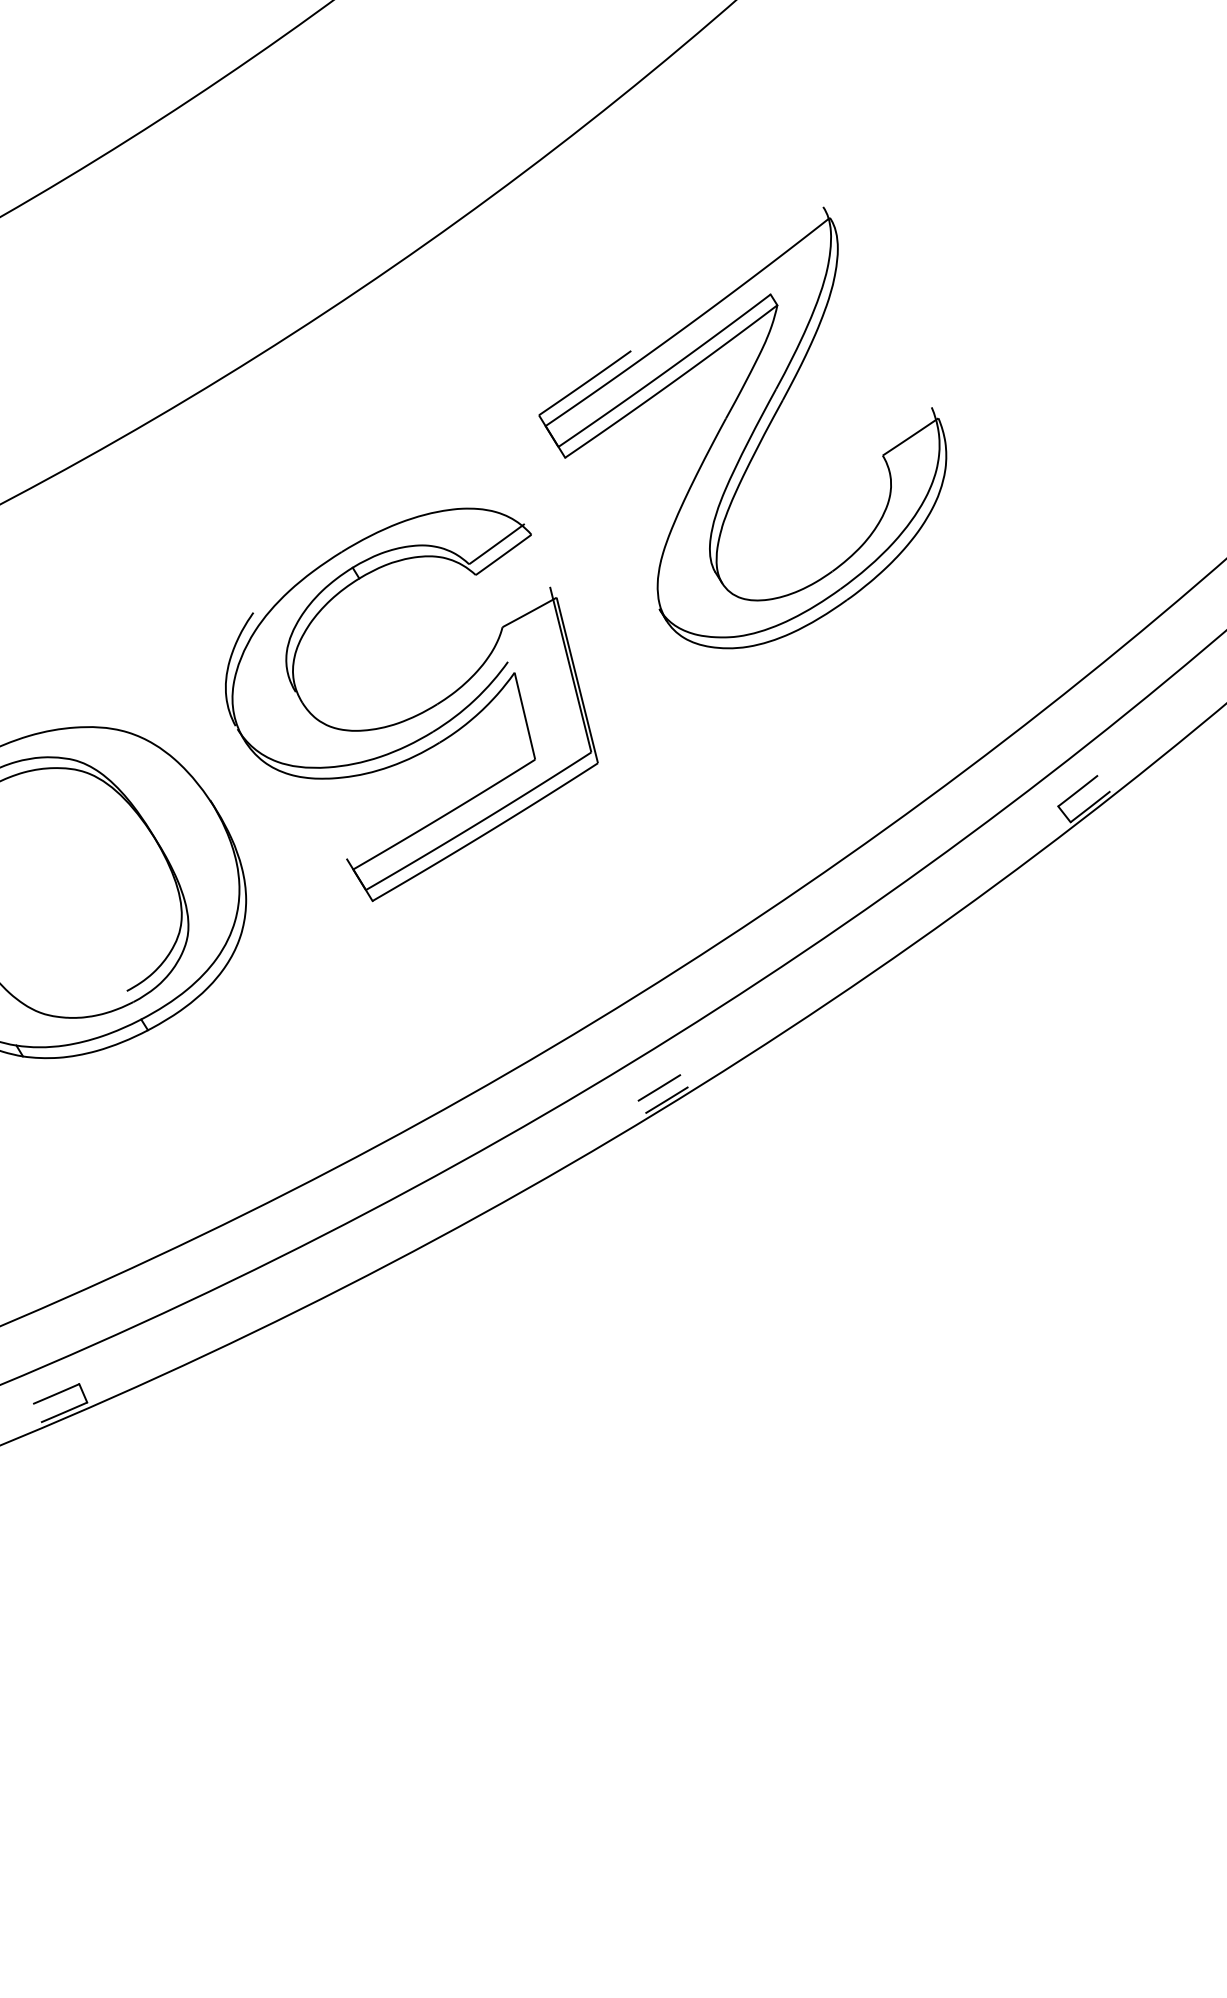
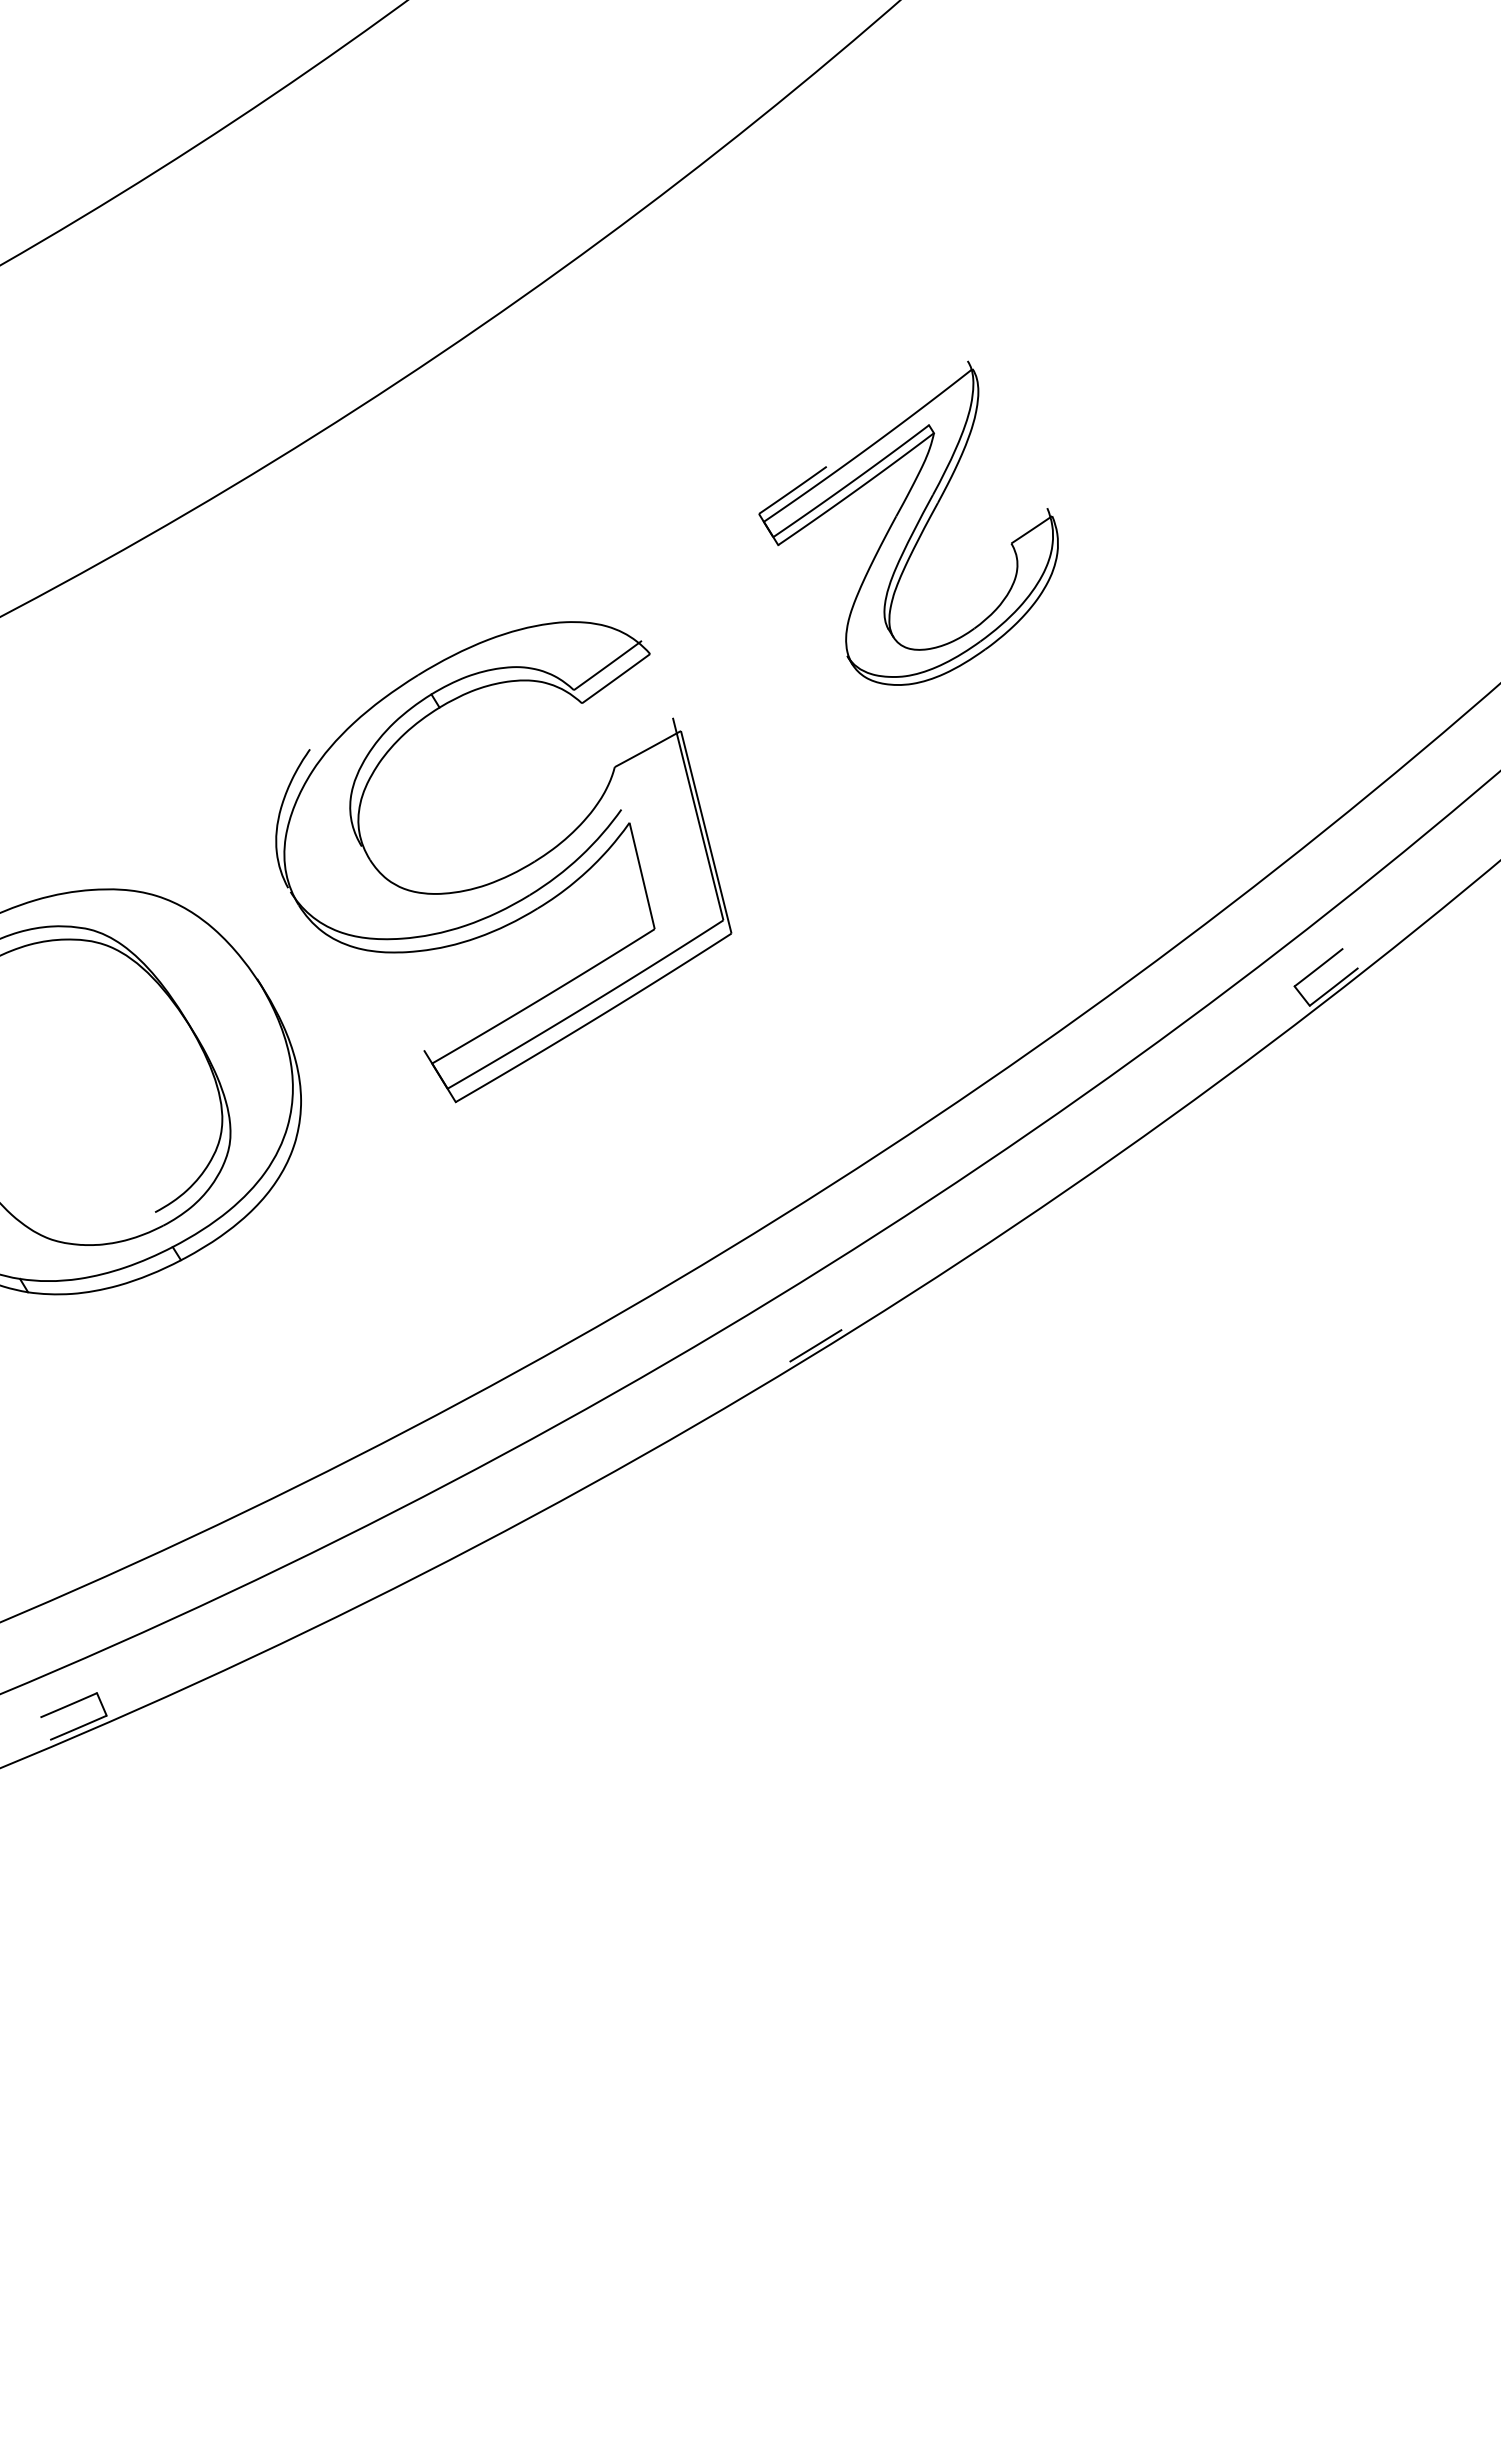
part: (742, 427) -> (908, 522), size x0.6
line: (659, 1087) -> (806, 1330), removed

